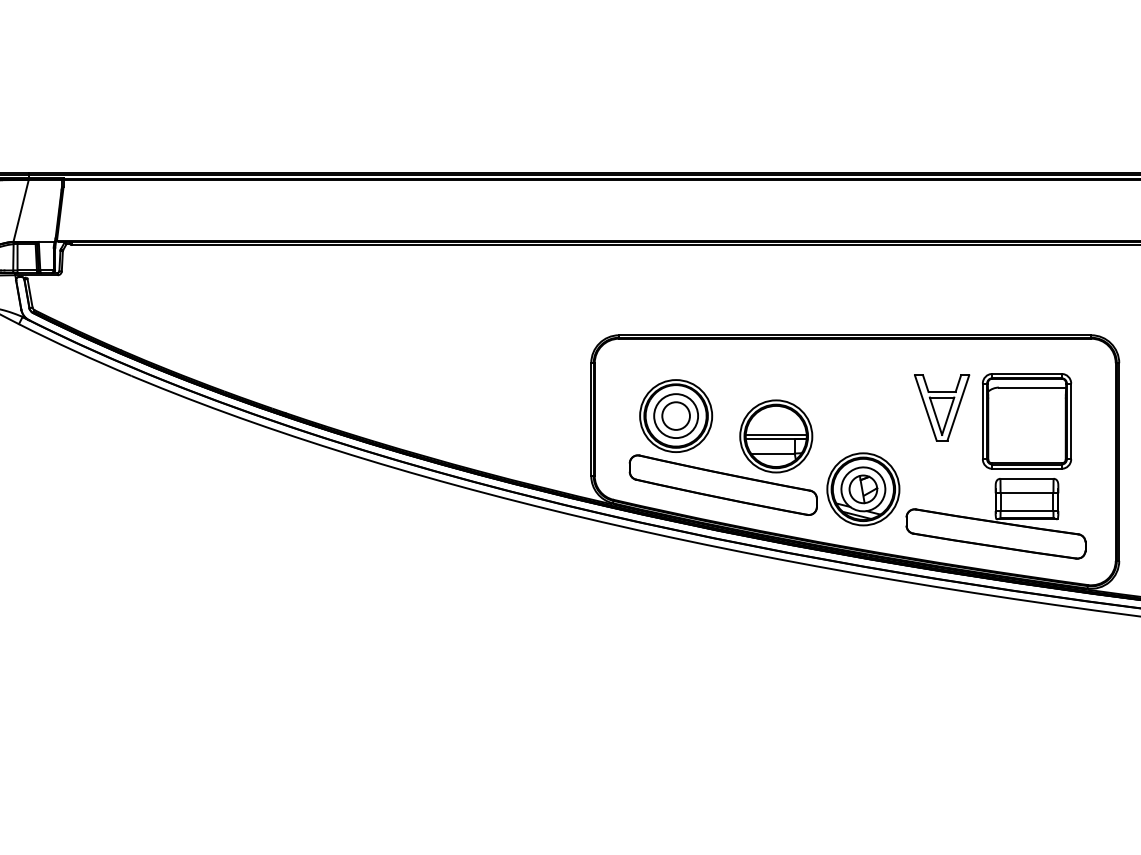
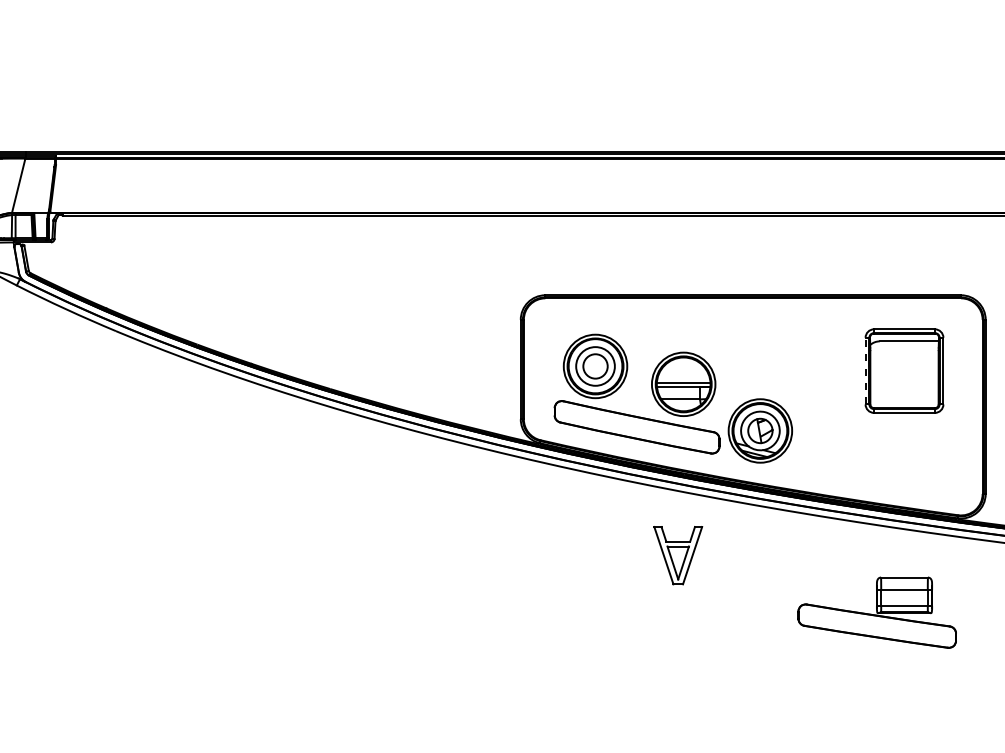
part: (942, 407) -> (678, 555), moved
line: (982, 421) -> (865, 371), solid -> dashed
part: (995, 518) -> (876, 612), moved

